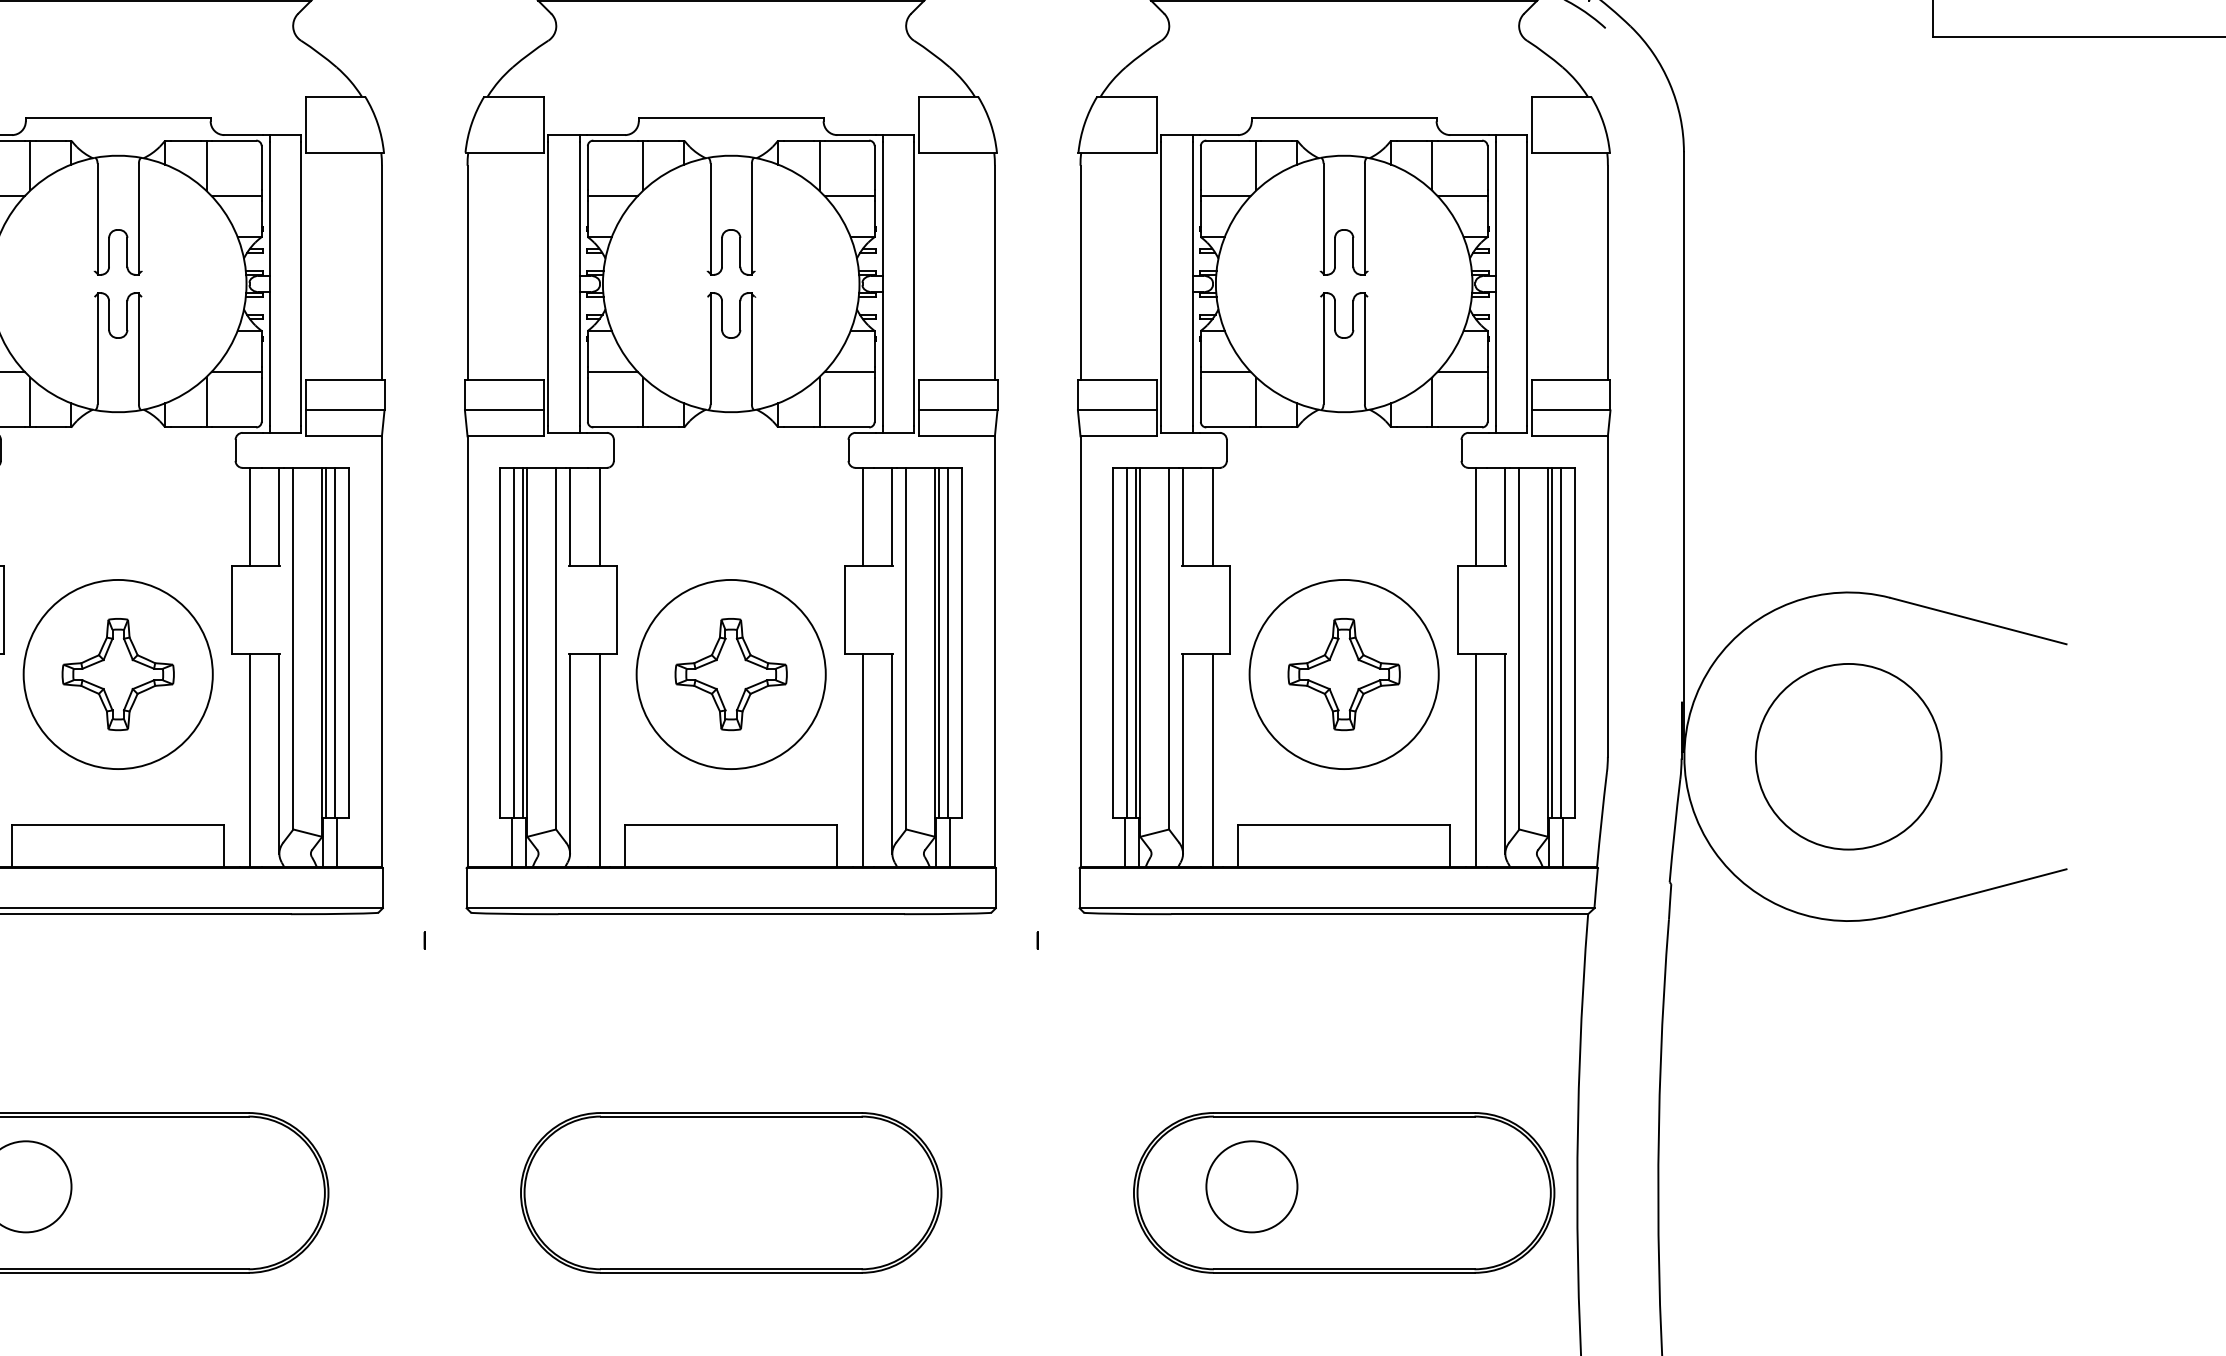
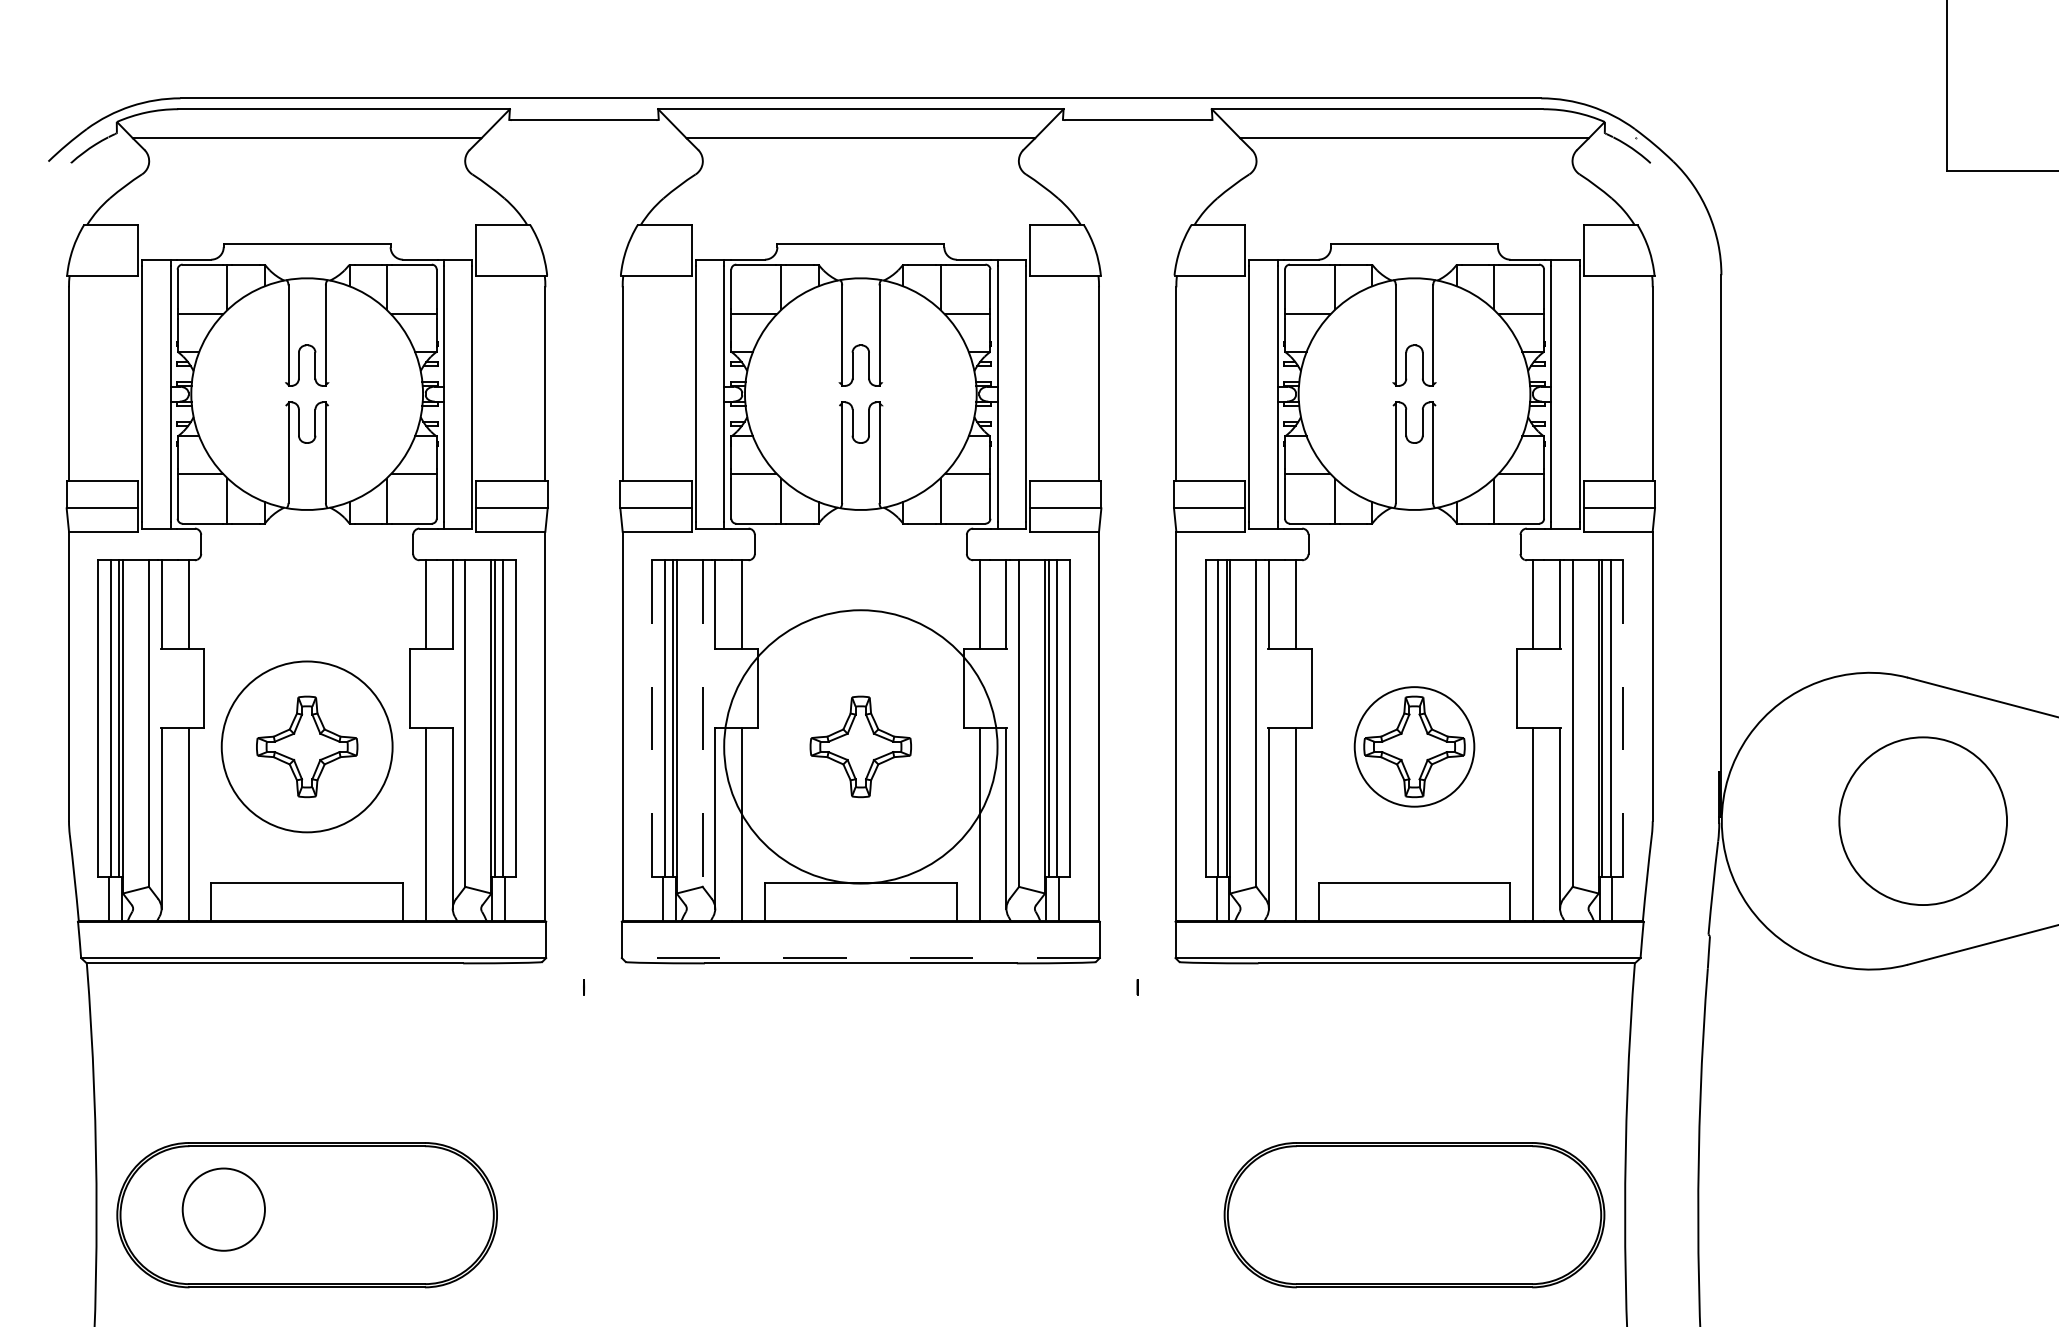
line: (500, 643) -> (652, 718), solid -> dashed
line: (1575, 643) -> (1623, 718), solid -> dashed
line: (555, 649) -> (702, 724), solid -> dashed
circle: (730, 674) -> (860, 746), size x1.6
circle: (1344, 674) -> (1414, 746), size x0.7
circle: (1847, 755) -> (1922, 820), moved
line: (730, 908) -> (860, 958), solid -> dashed
circle: (1252, 1186) -> (1331, 1209), removed
part: (730, 1193) -> (860, 1215), removed

